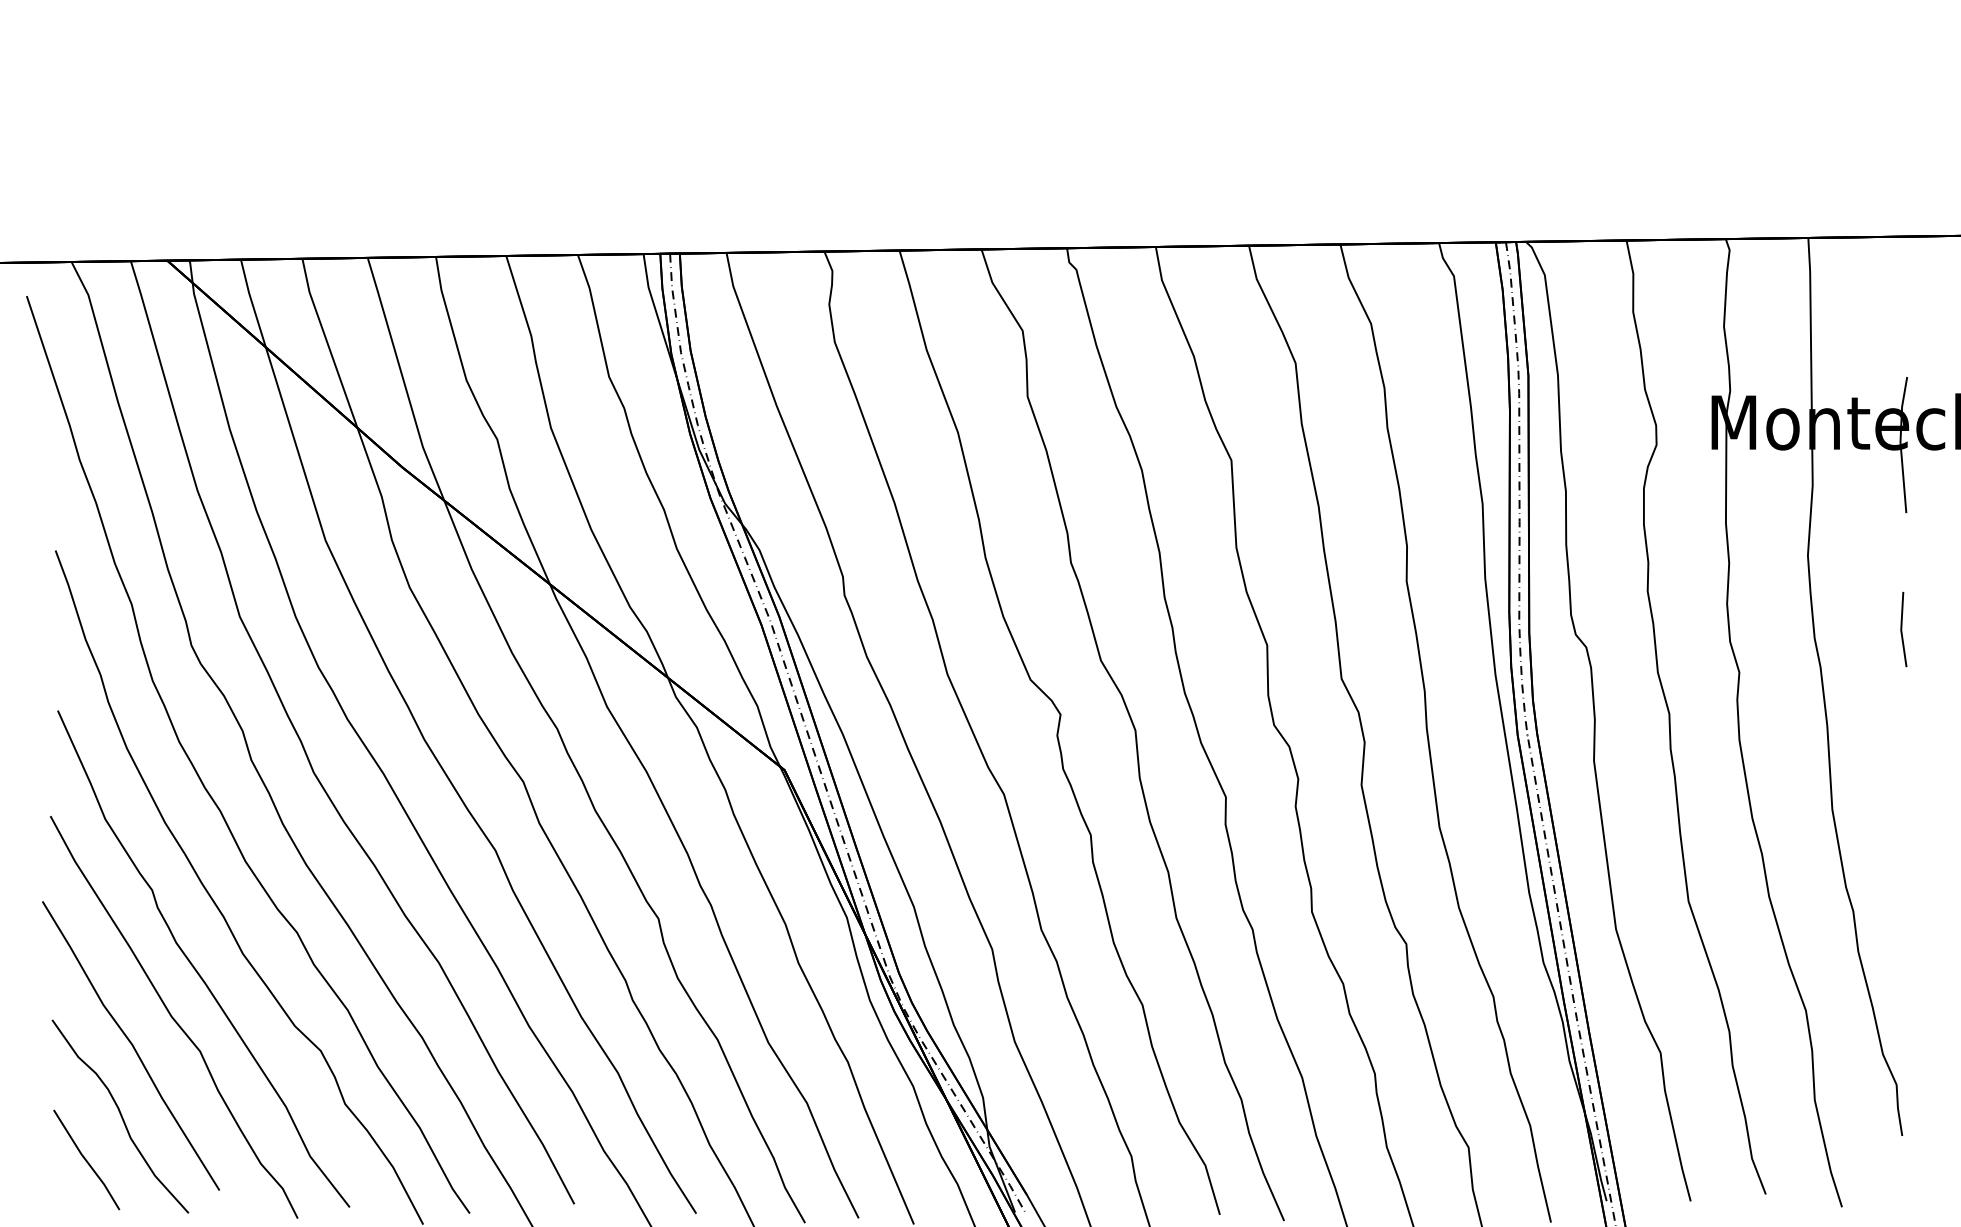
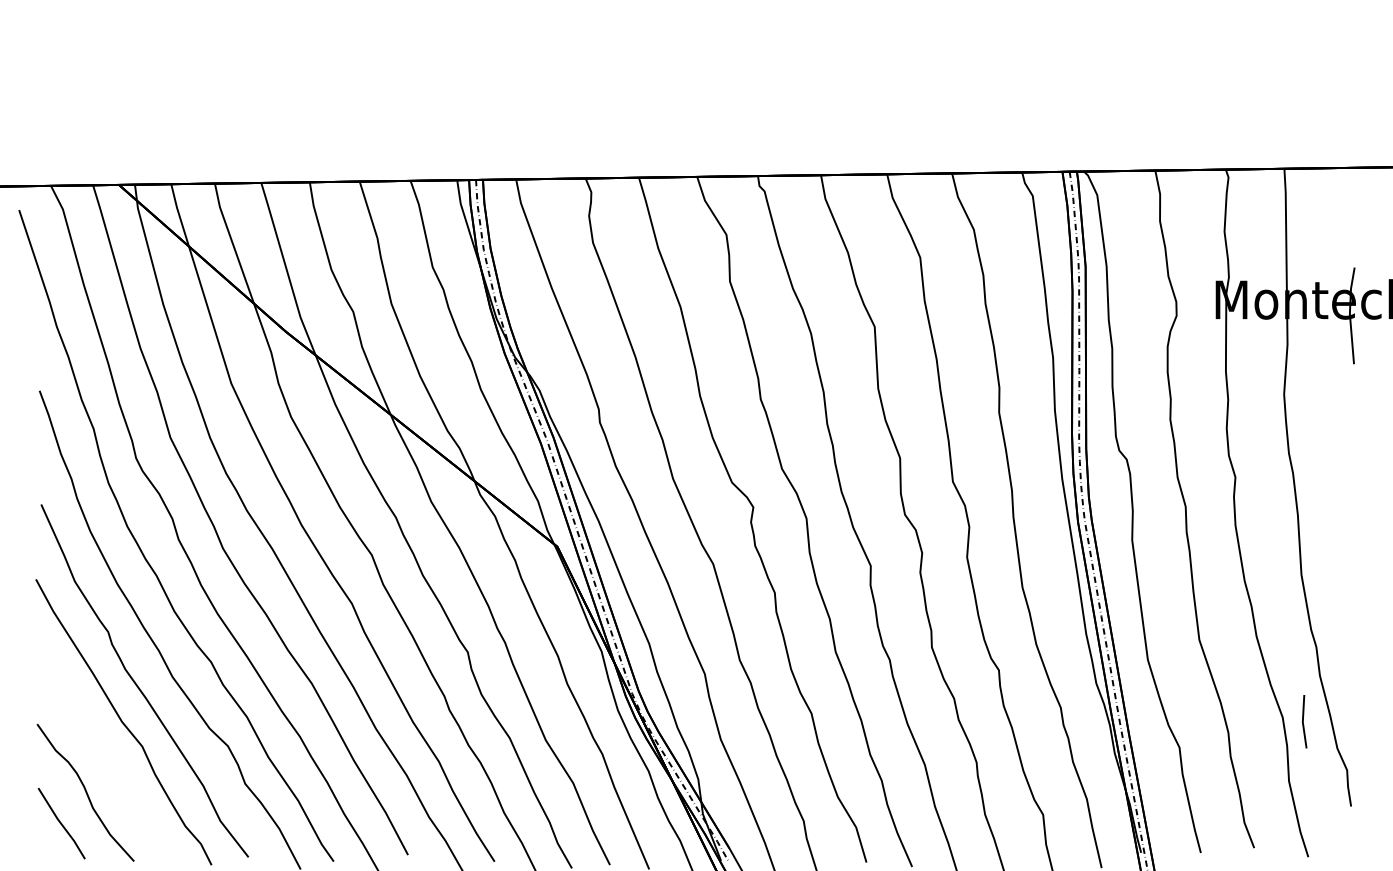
line: (1902, 629) -> (1303, 721), moved
curve: (131, 1045) -> (93, 742), removed

